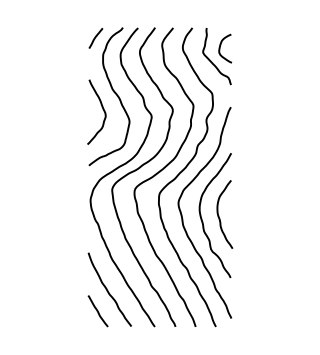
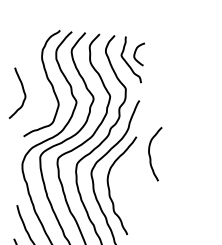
curve: (95, 38) -> (37, 36), removed
curve: (102, 109) -> (23, 92), moved
curve: (219, 215) -> (150, 154), moved

